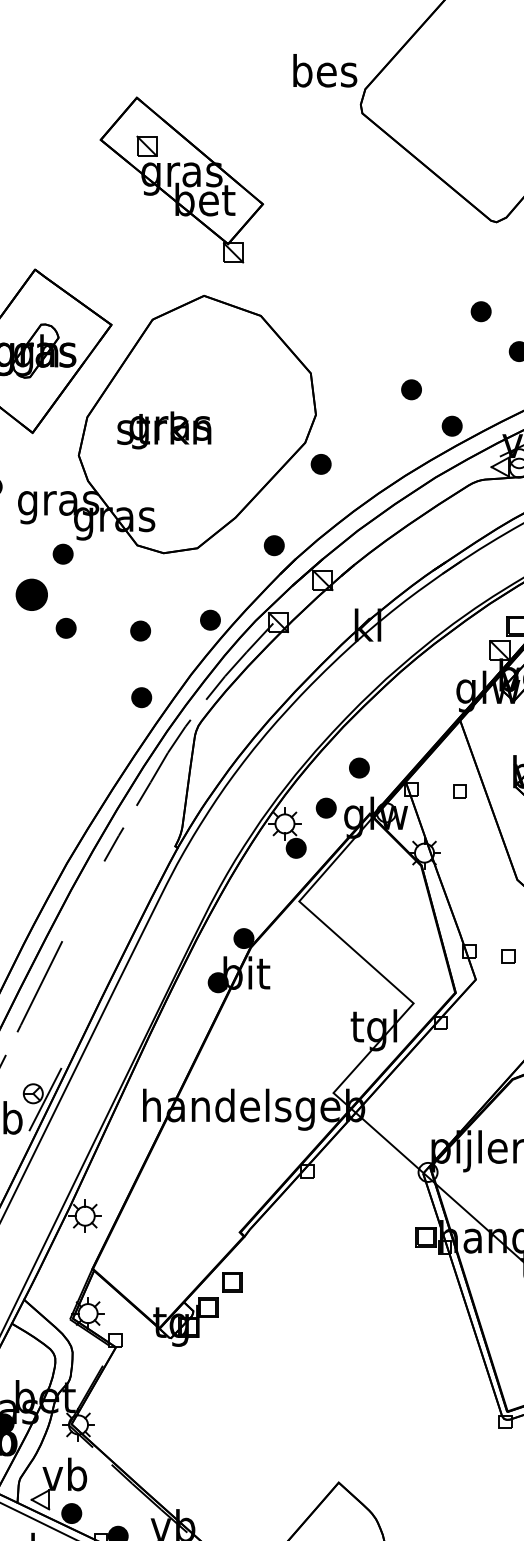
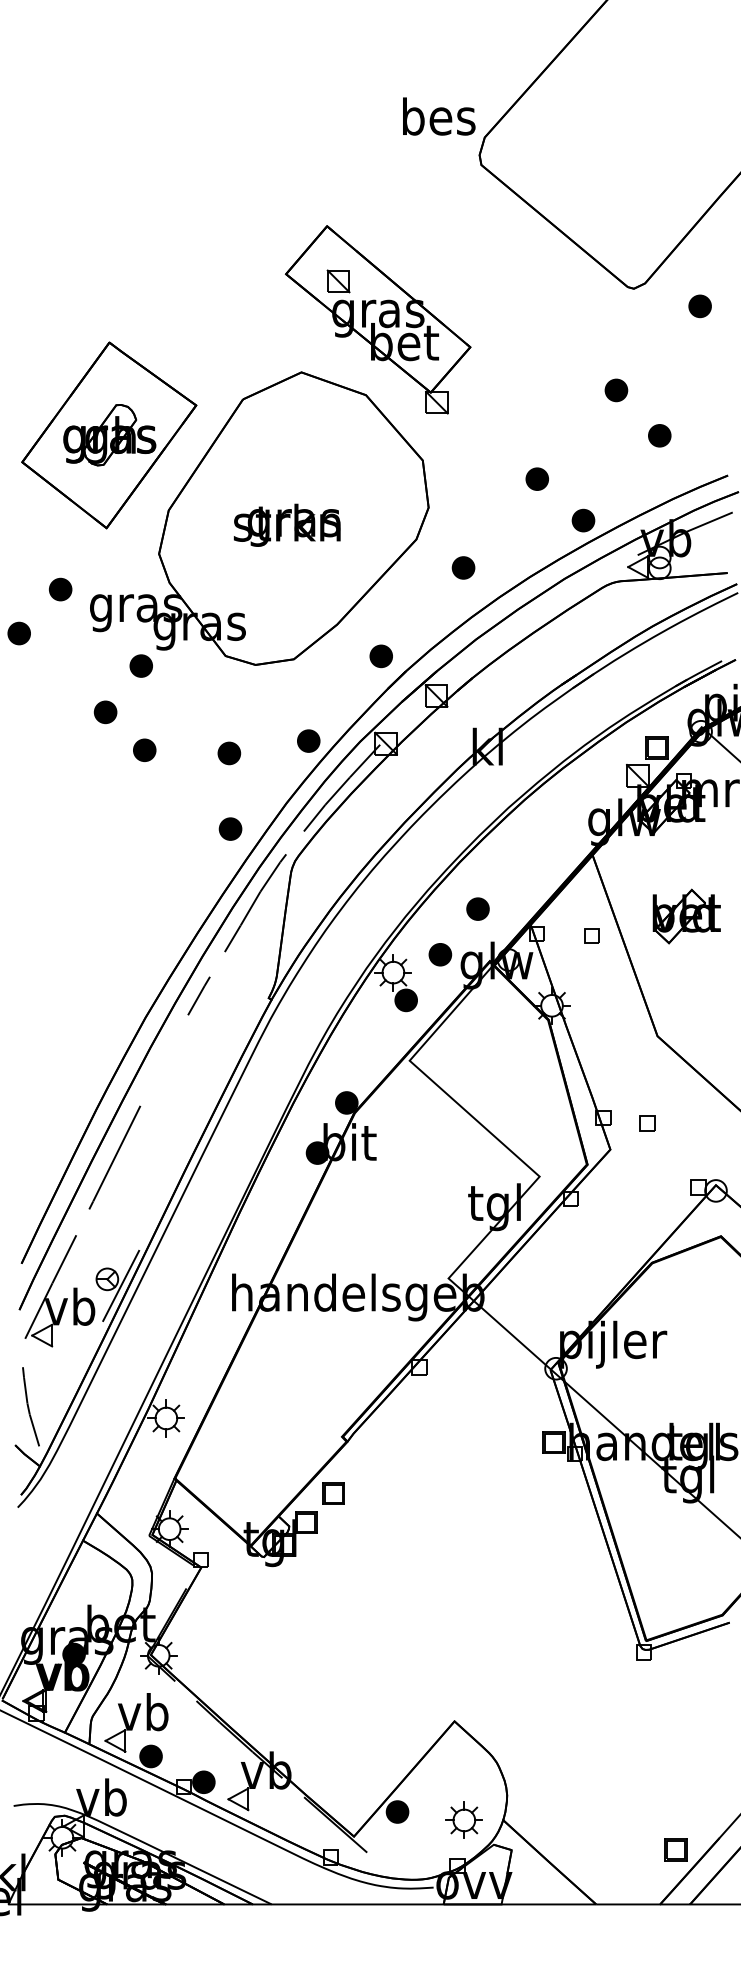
part: (181, 179) -> (377, 319), moved
text: (163, 429) -> (286, 524), moved
part: (321, 463) -> (463, 567), moved
part: (31, 595) -> (105, 712), size x0.62

